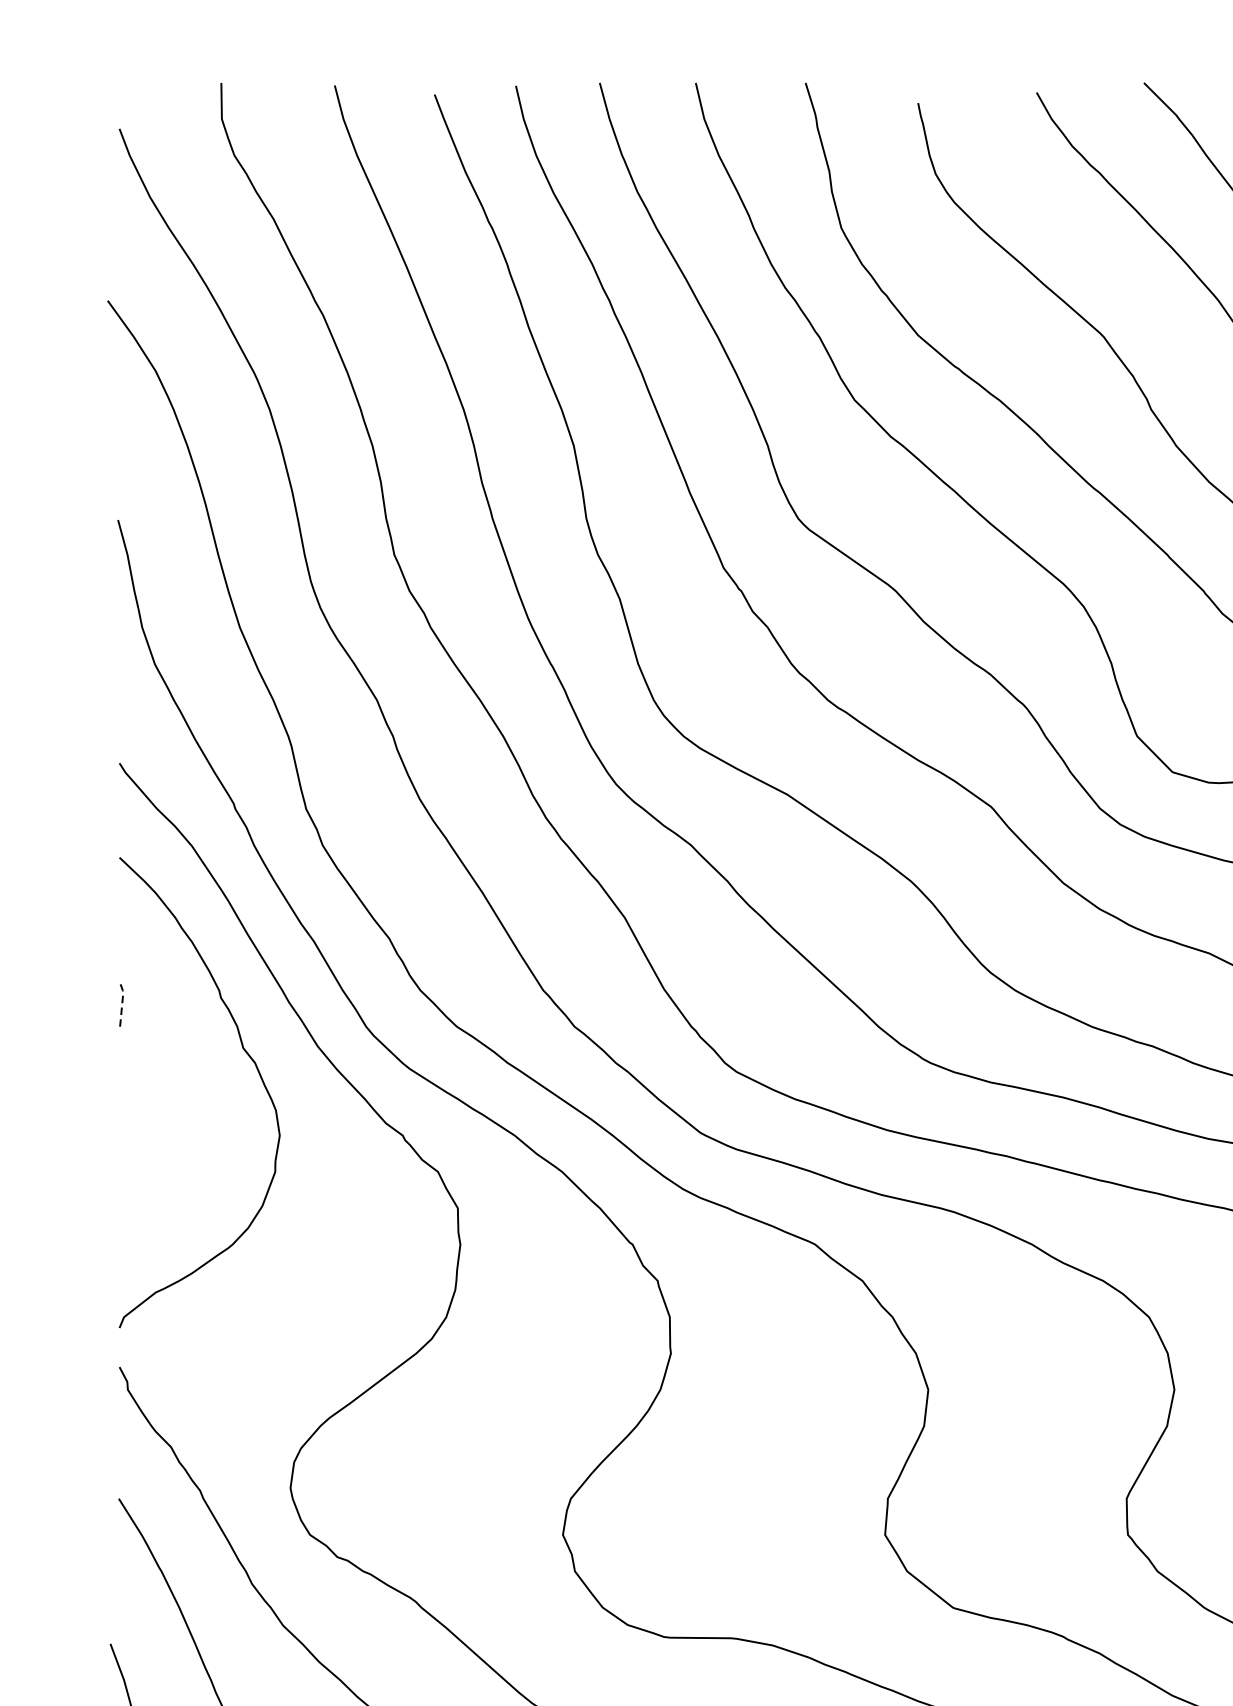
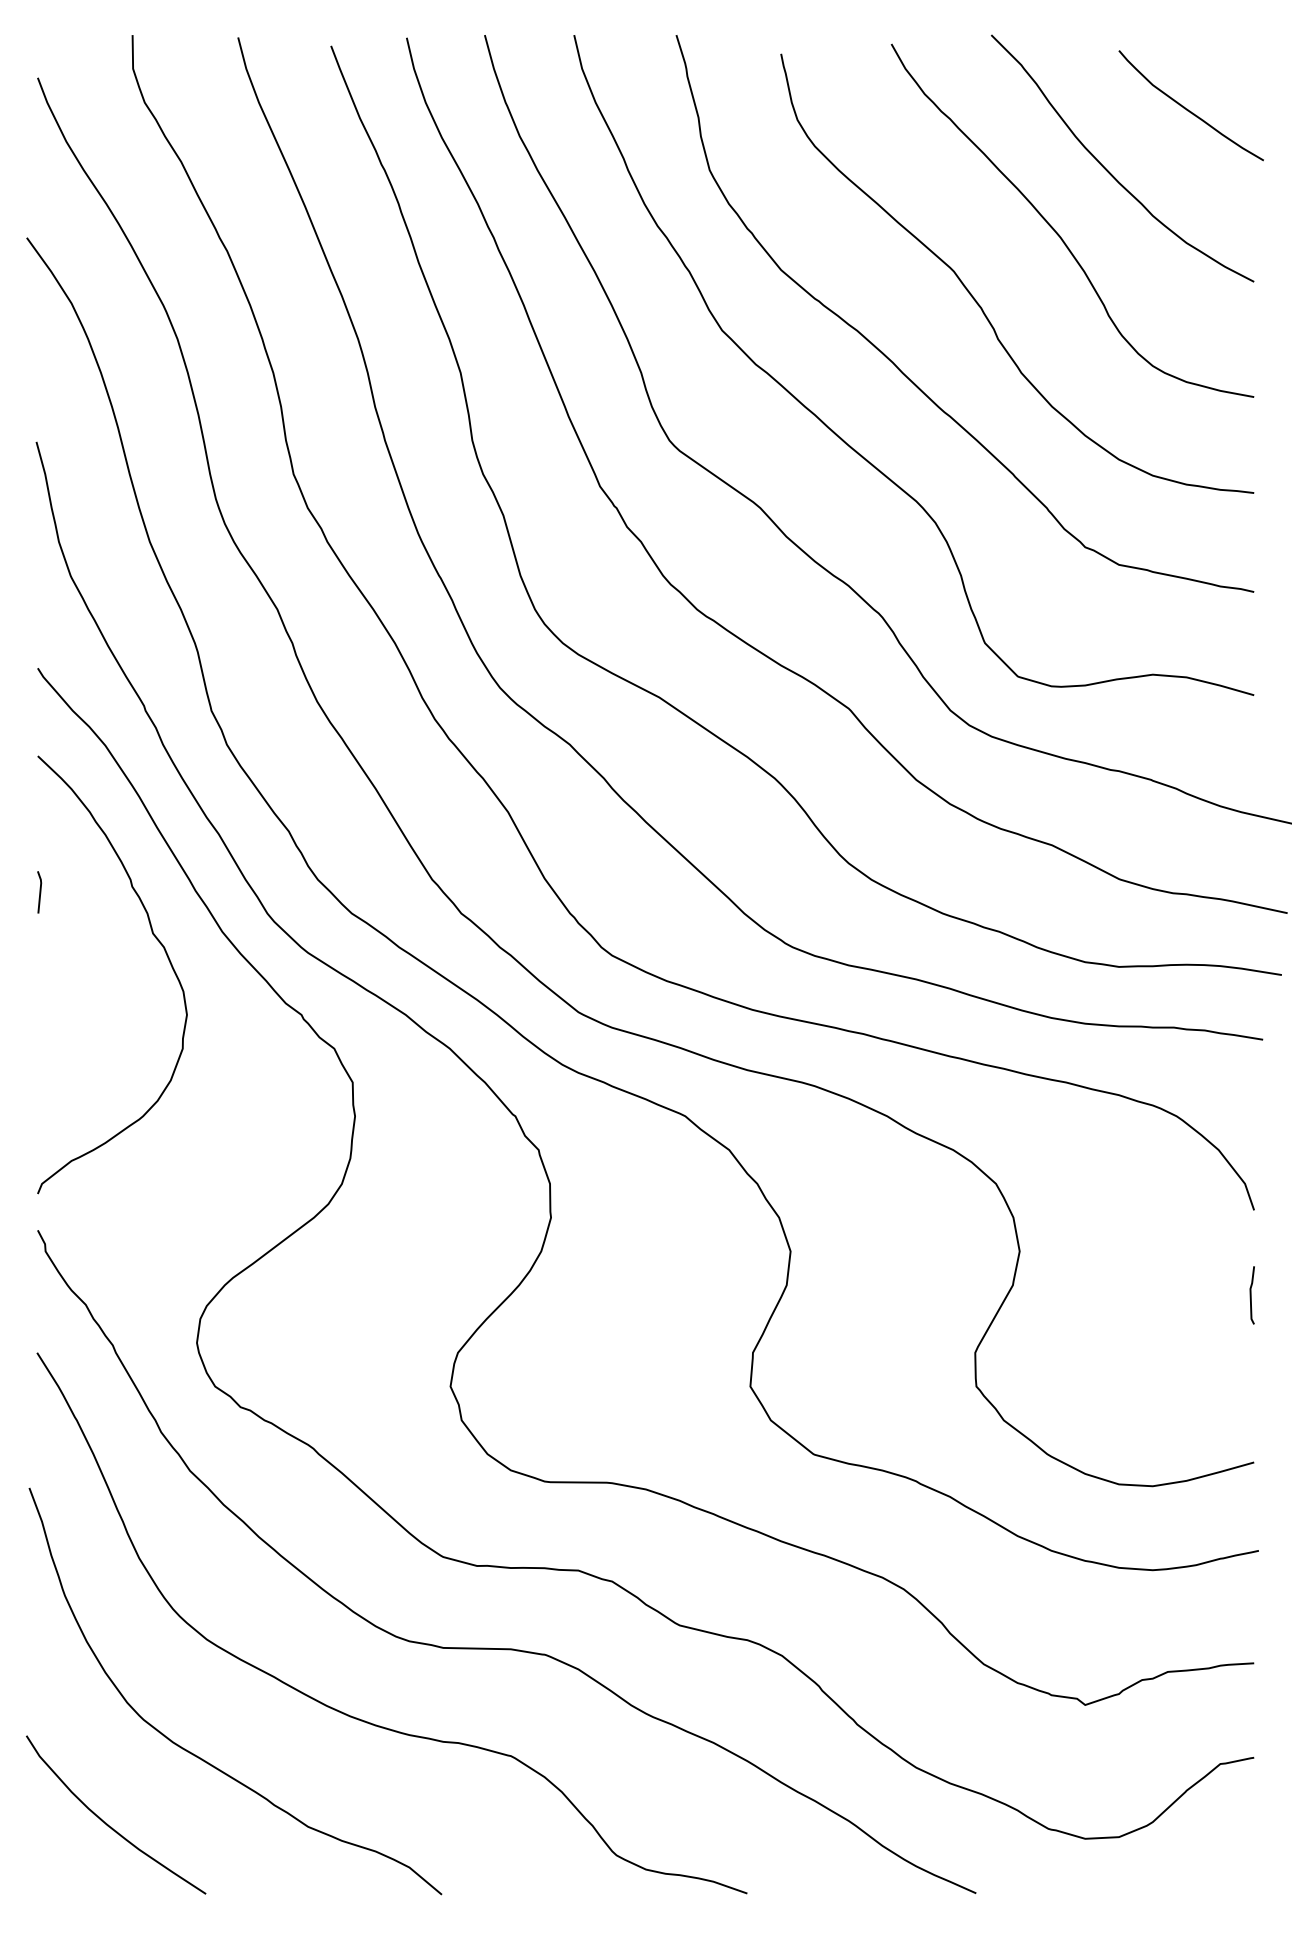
line: (122, 1003) -> (40, 891), dashed -> solid

